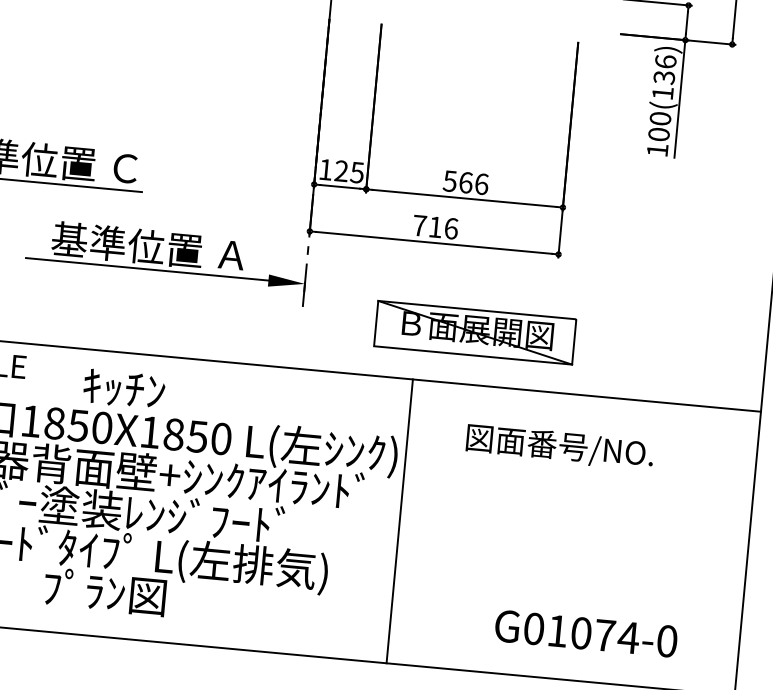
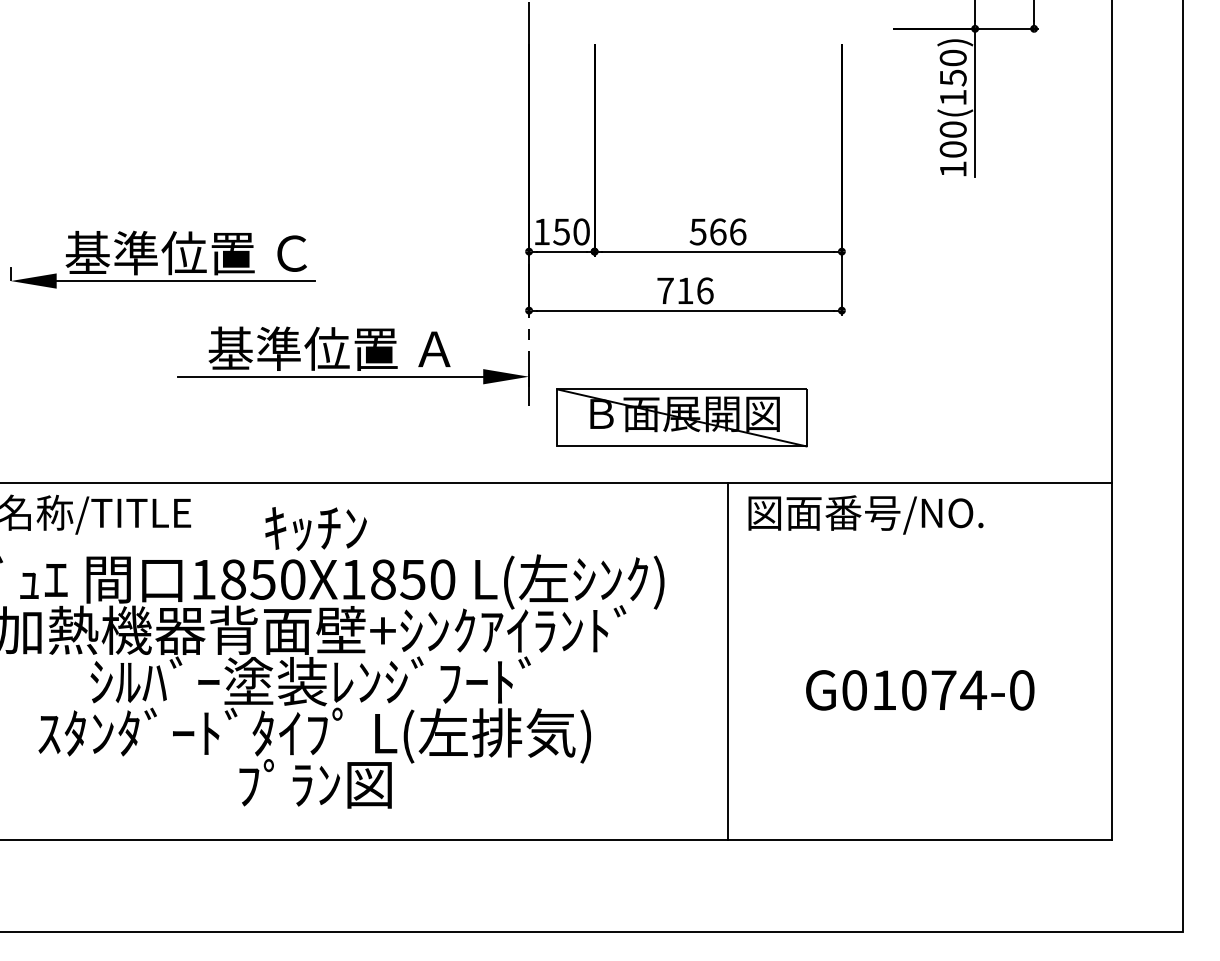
text: (664, 69) -> (952, 67), 100(136) -> 100(150)
text: (349, 171) -> (571, 231), 125 -> 150
part: (474, 332) -> (681, 417), moved
text: (559, 446) -> (865, 514), moved
line: (399, 521) -> (727, 661), moved
text: (586, 633) -> (920, 690), moved

